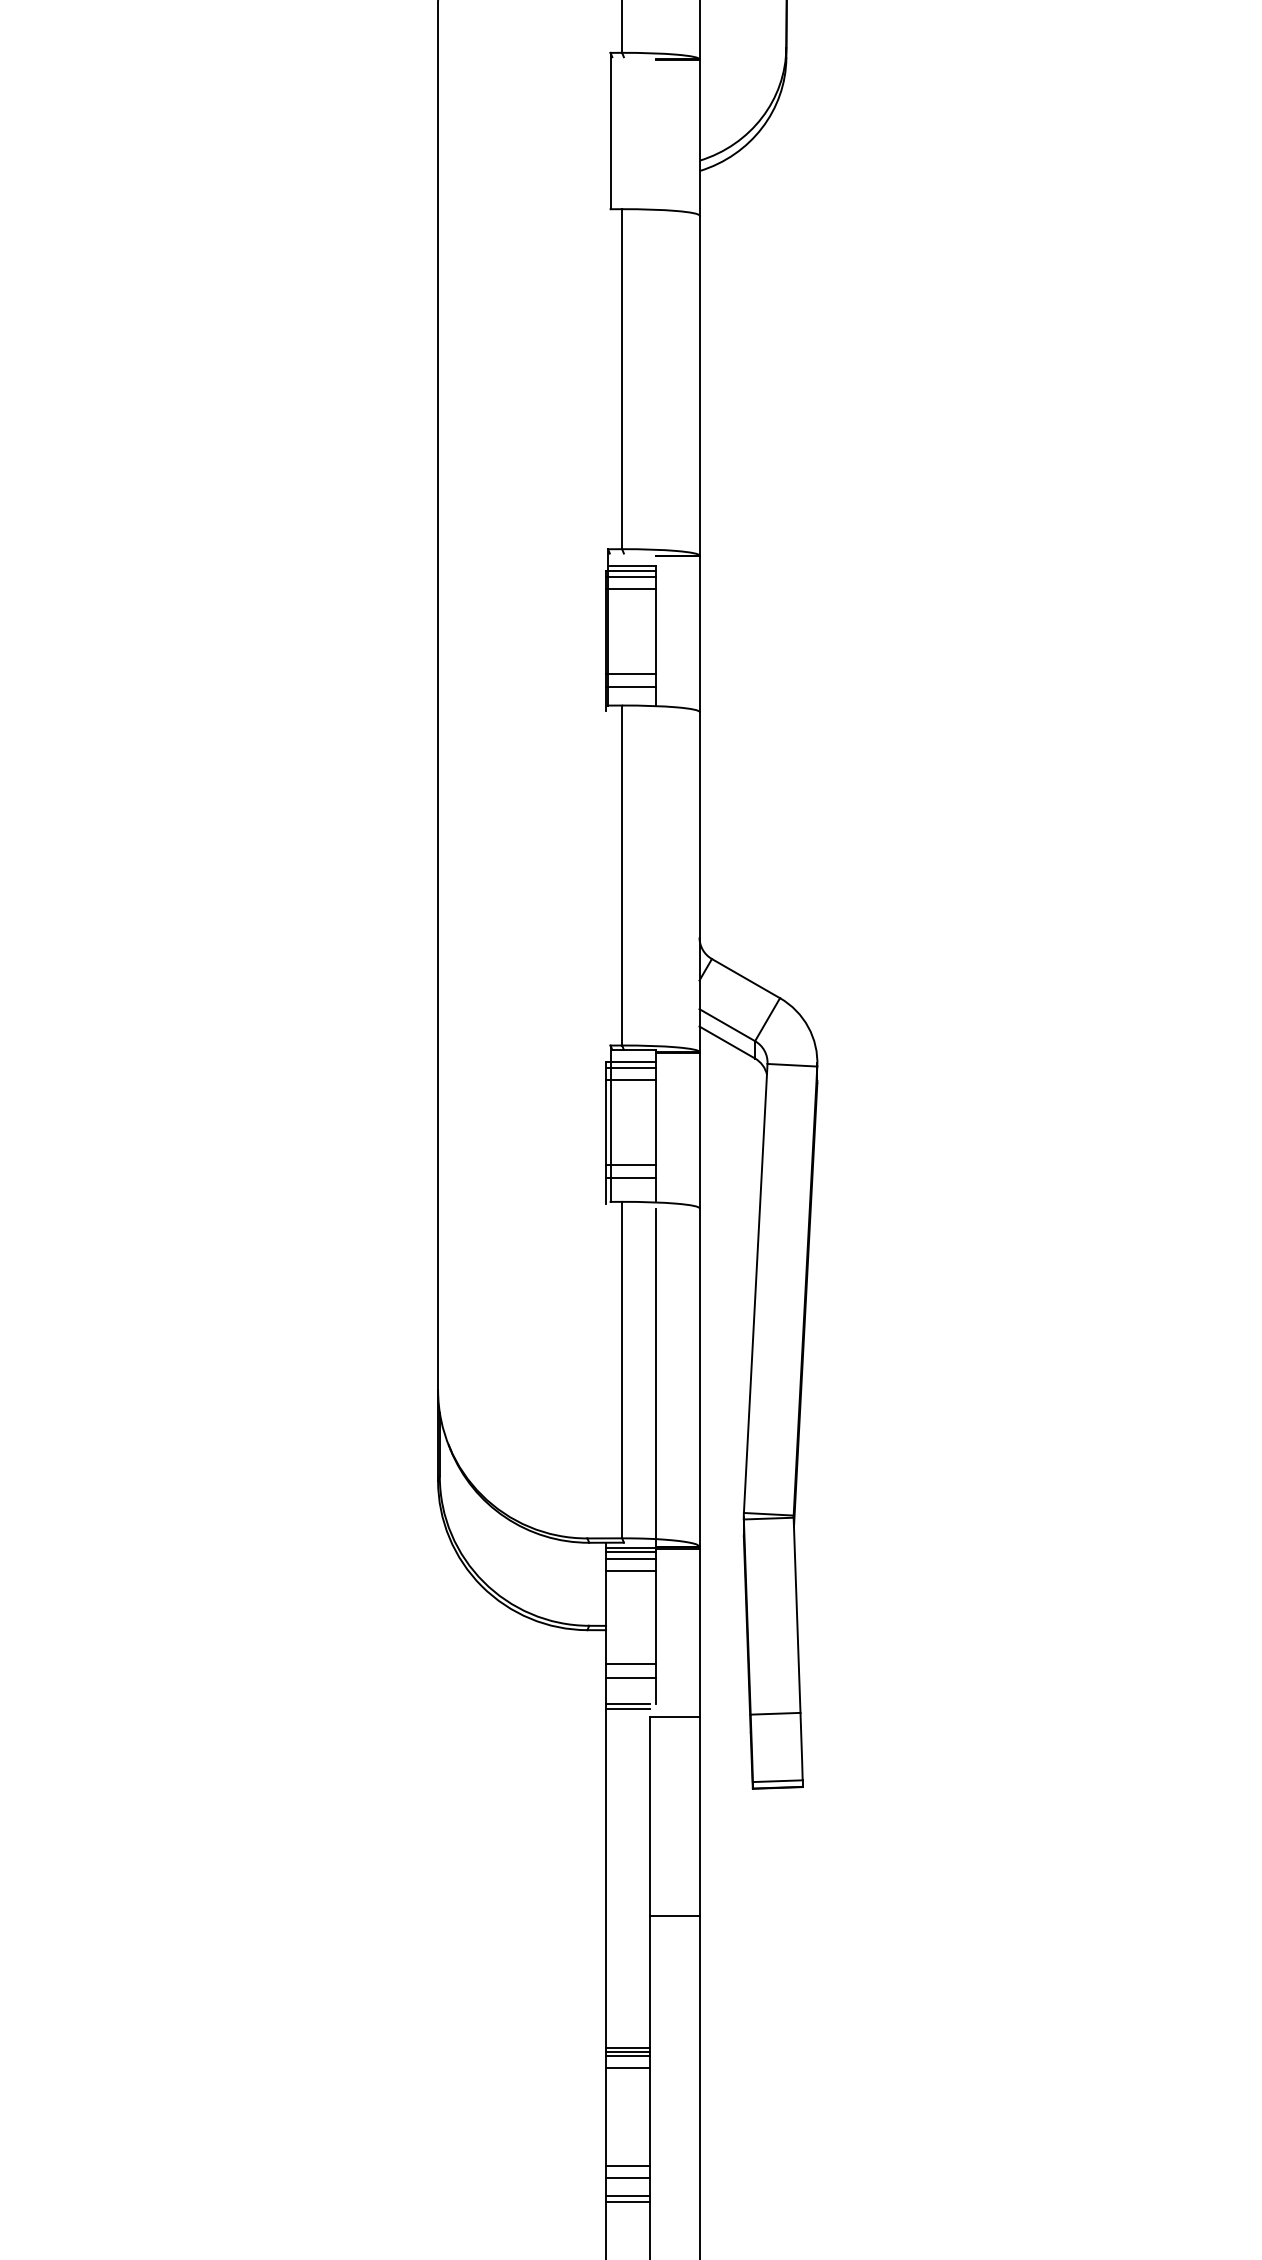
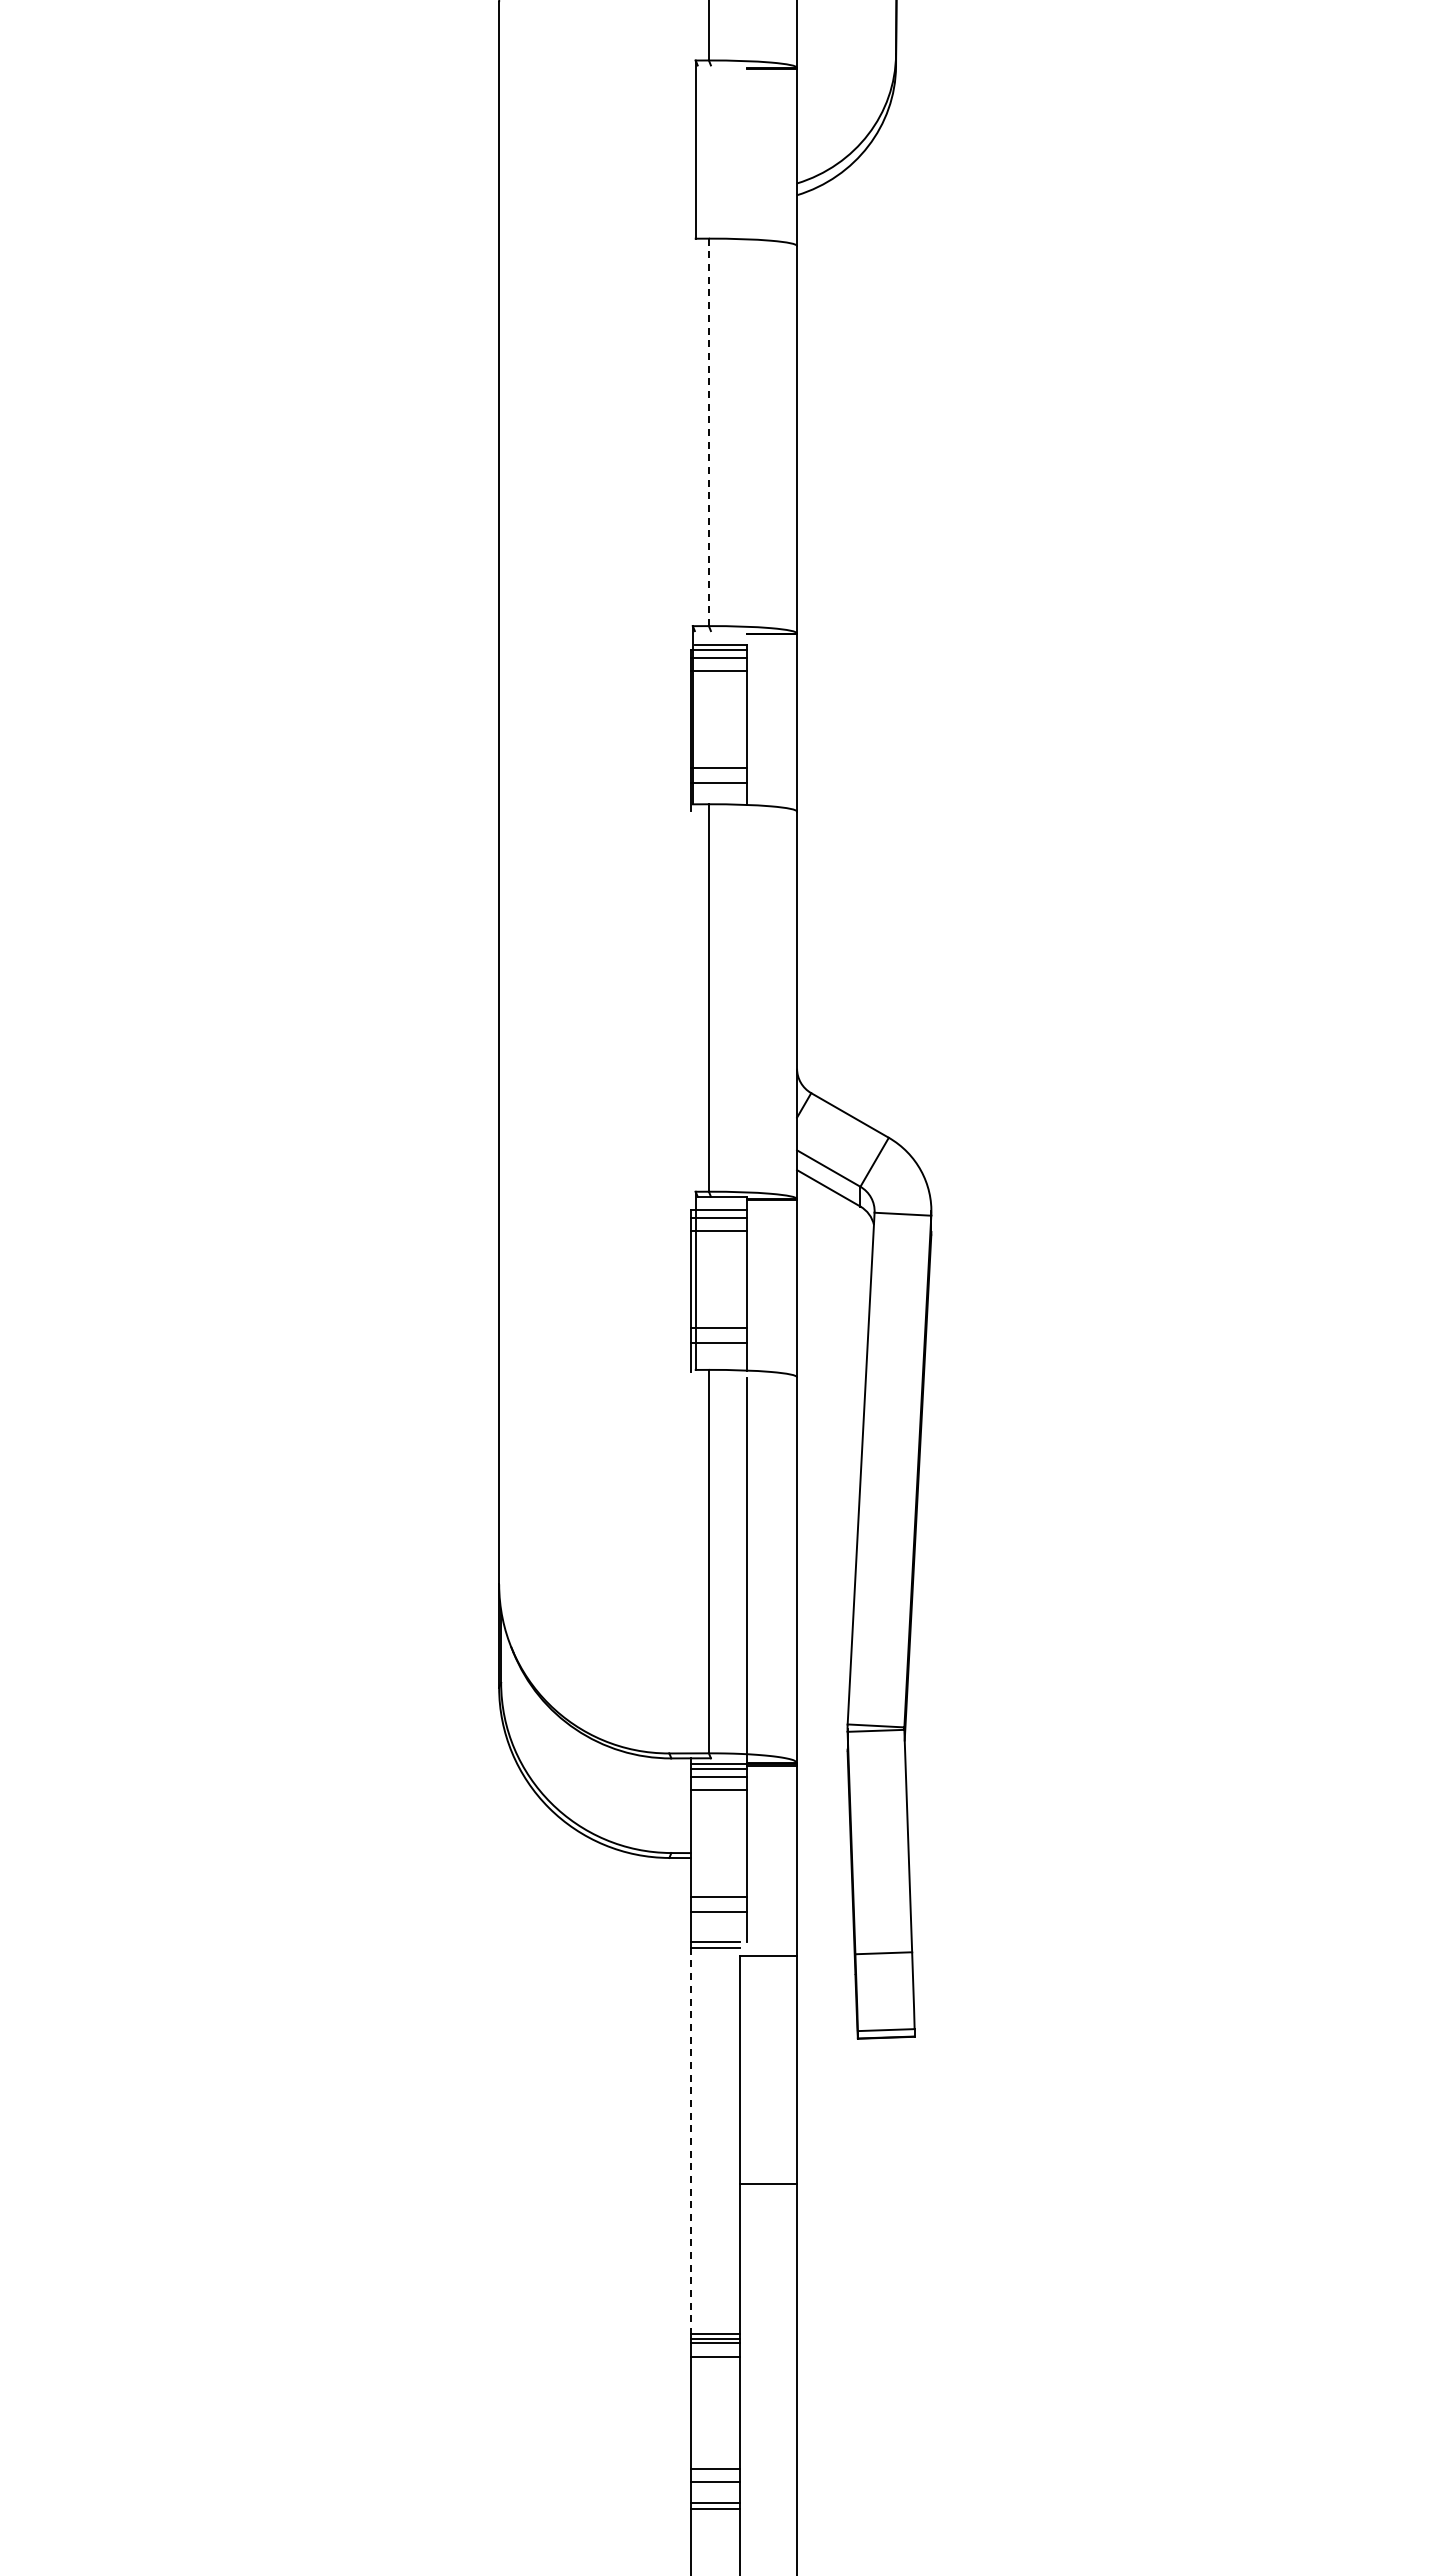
line: (621, 379) -> (708, 432), solid -> dashed
line: (605, 1878) -> (690, 2141), solid -> dashed

